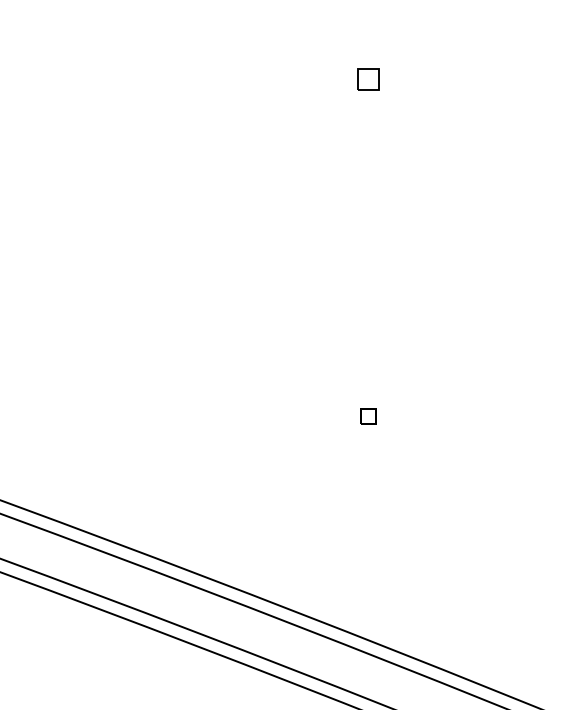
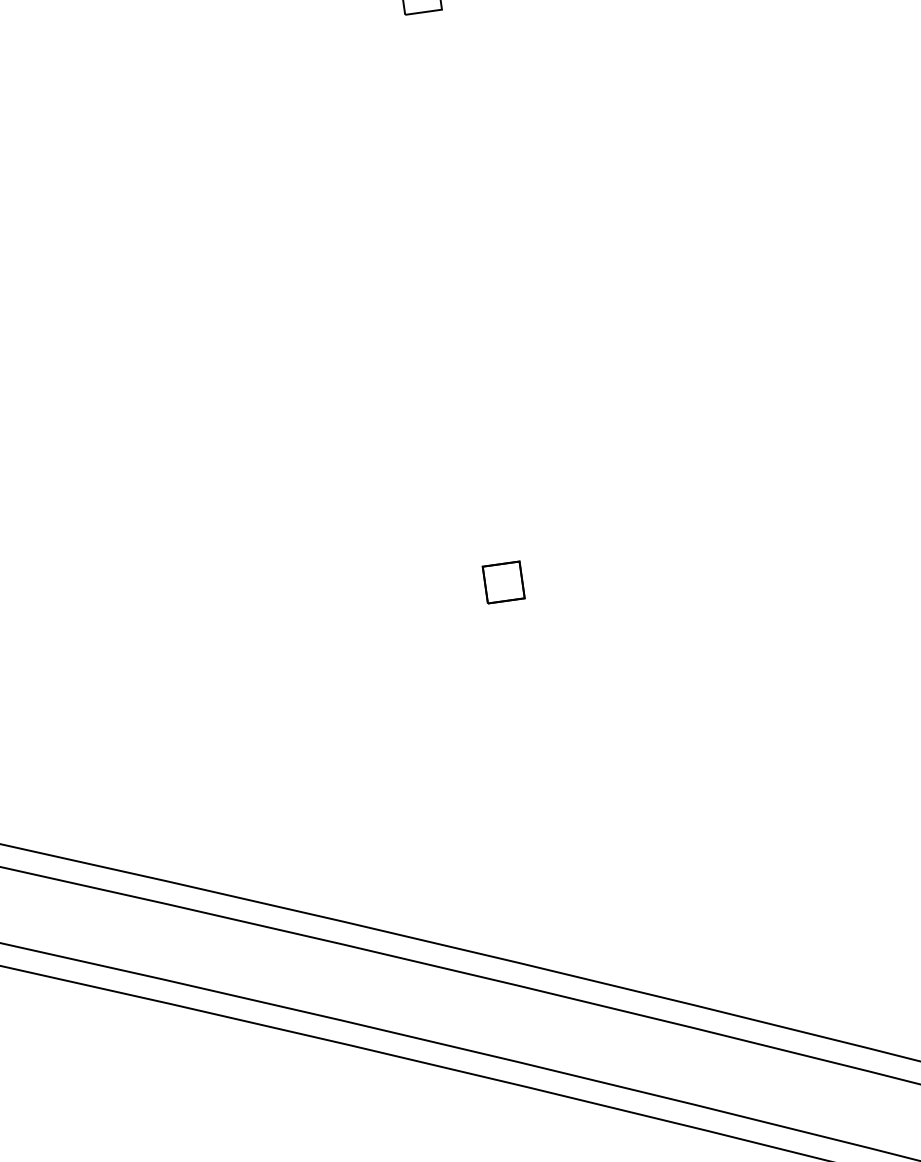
part: (368, 416) -> (503, 582), size x1.43

